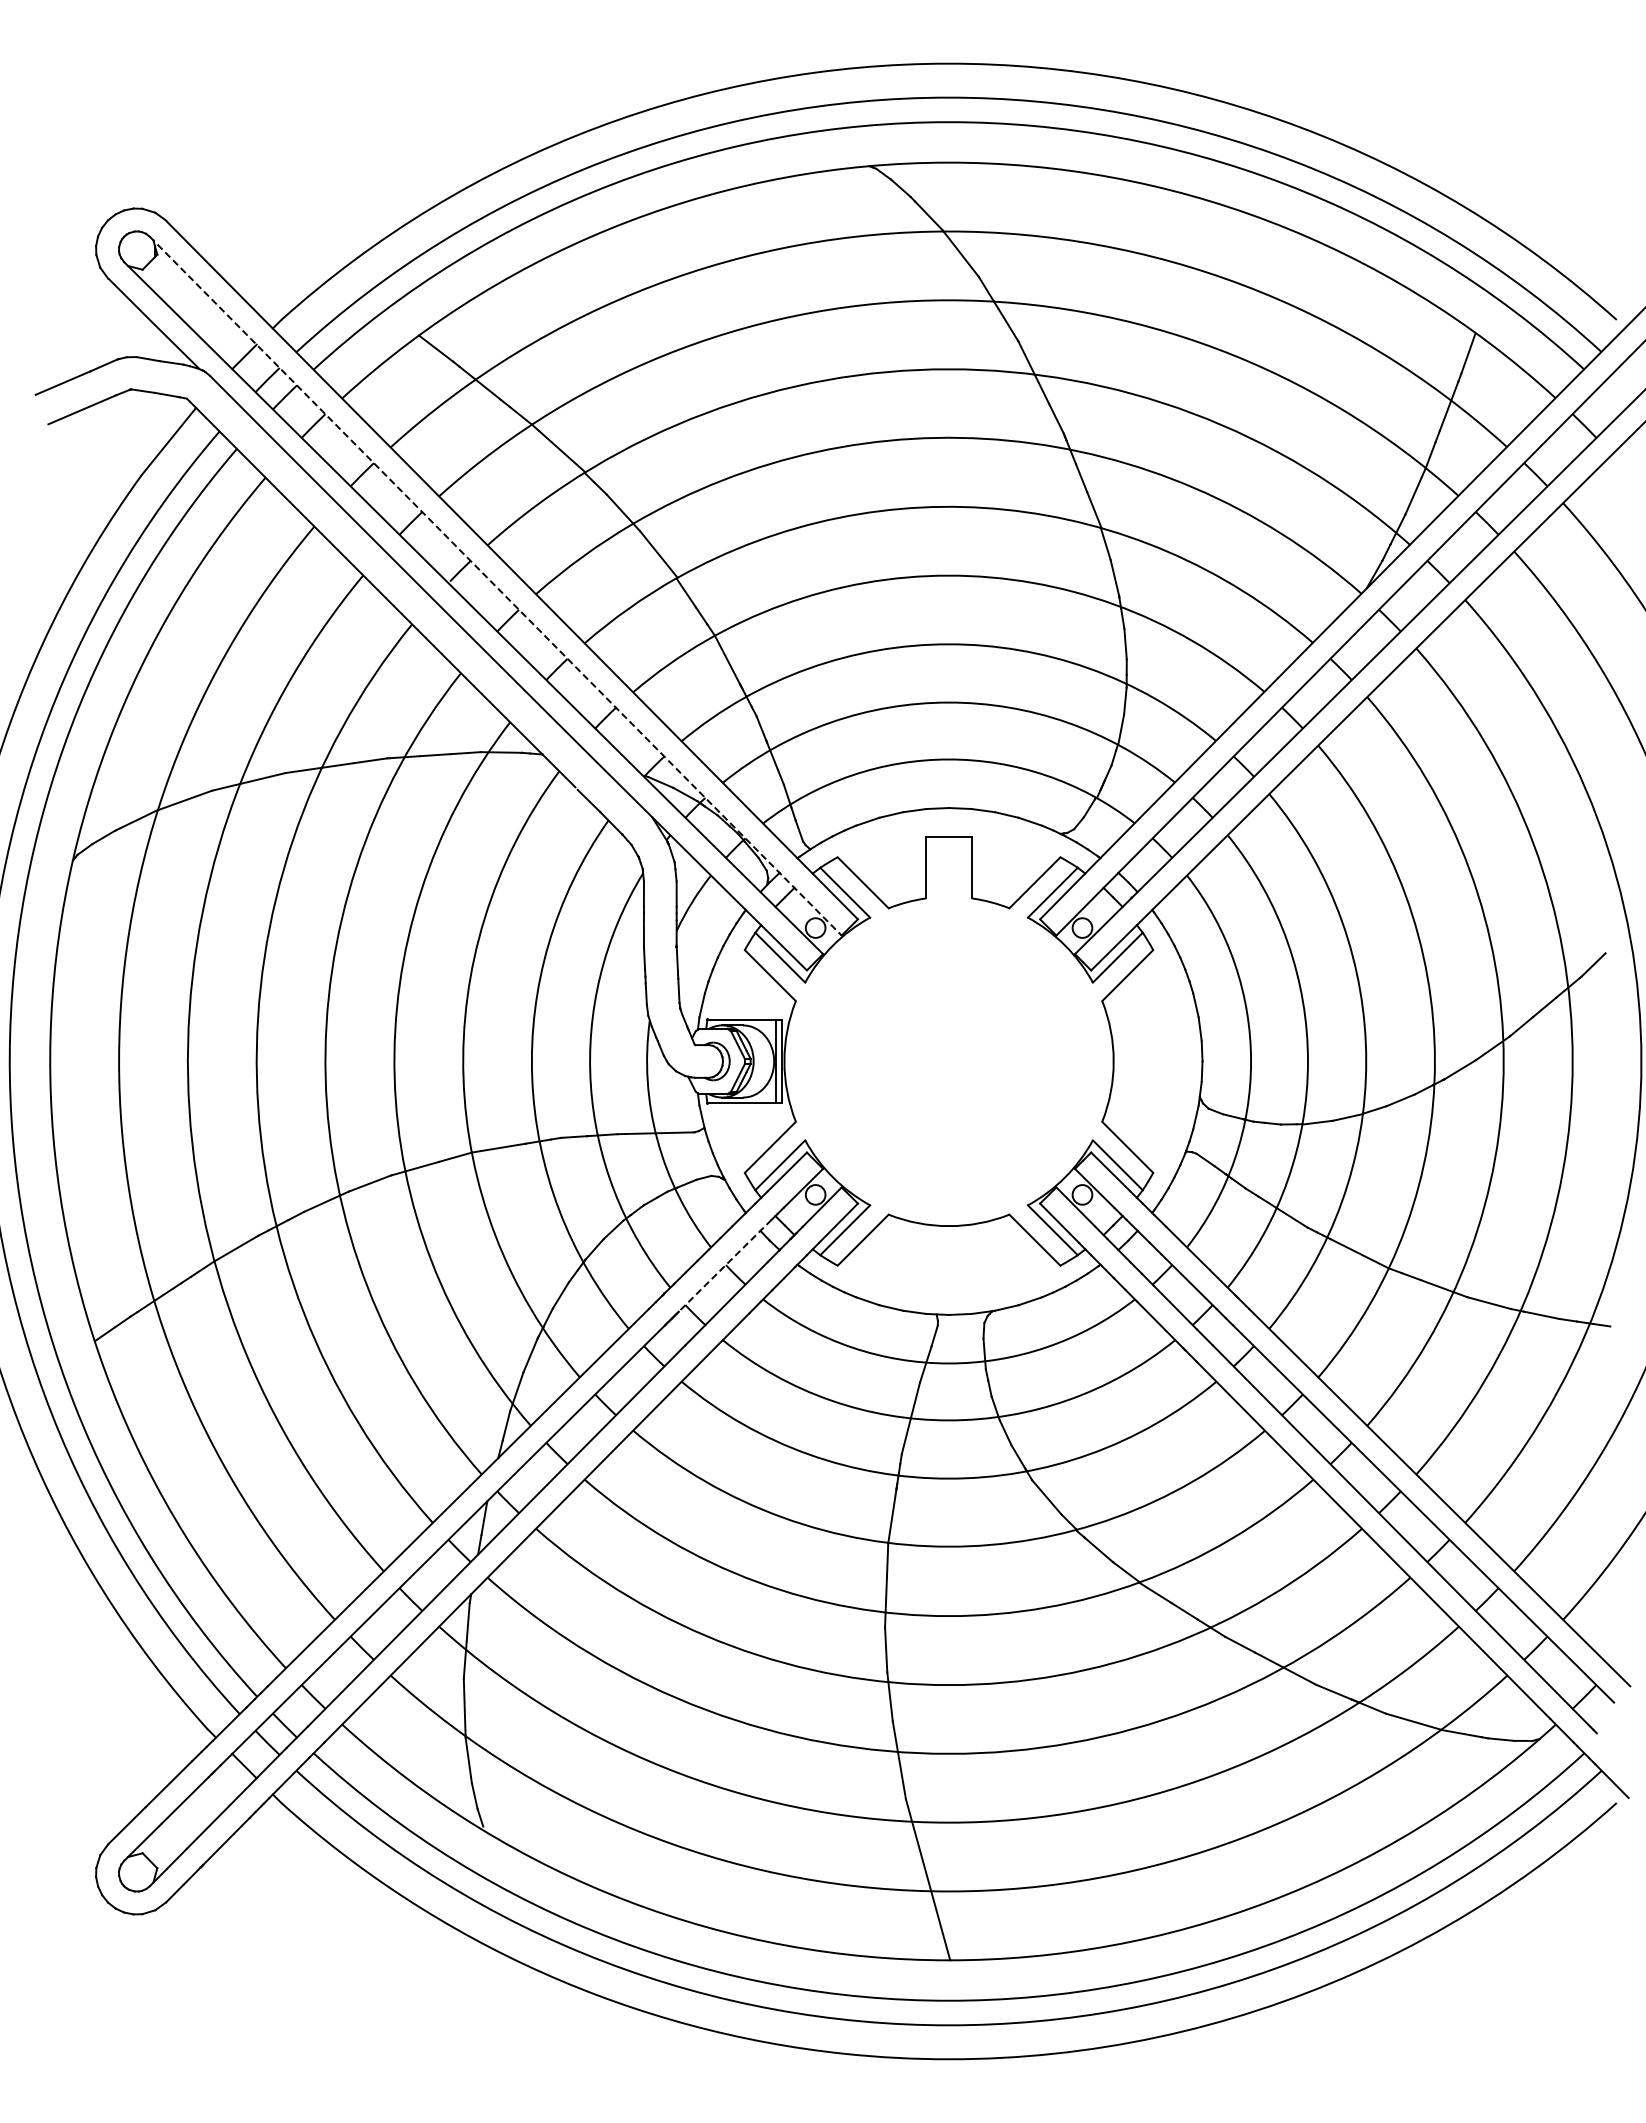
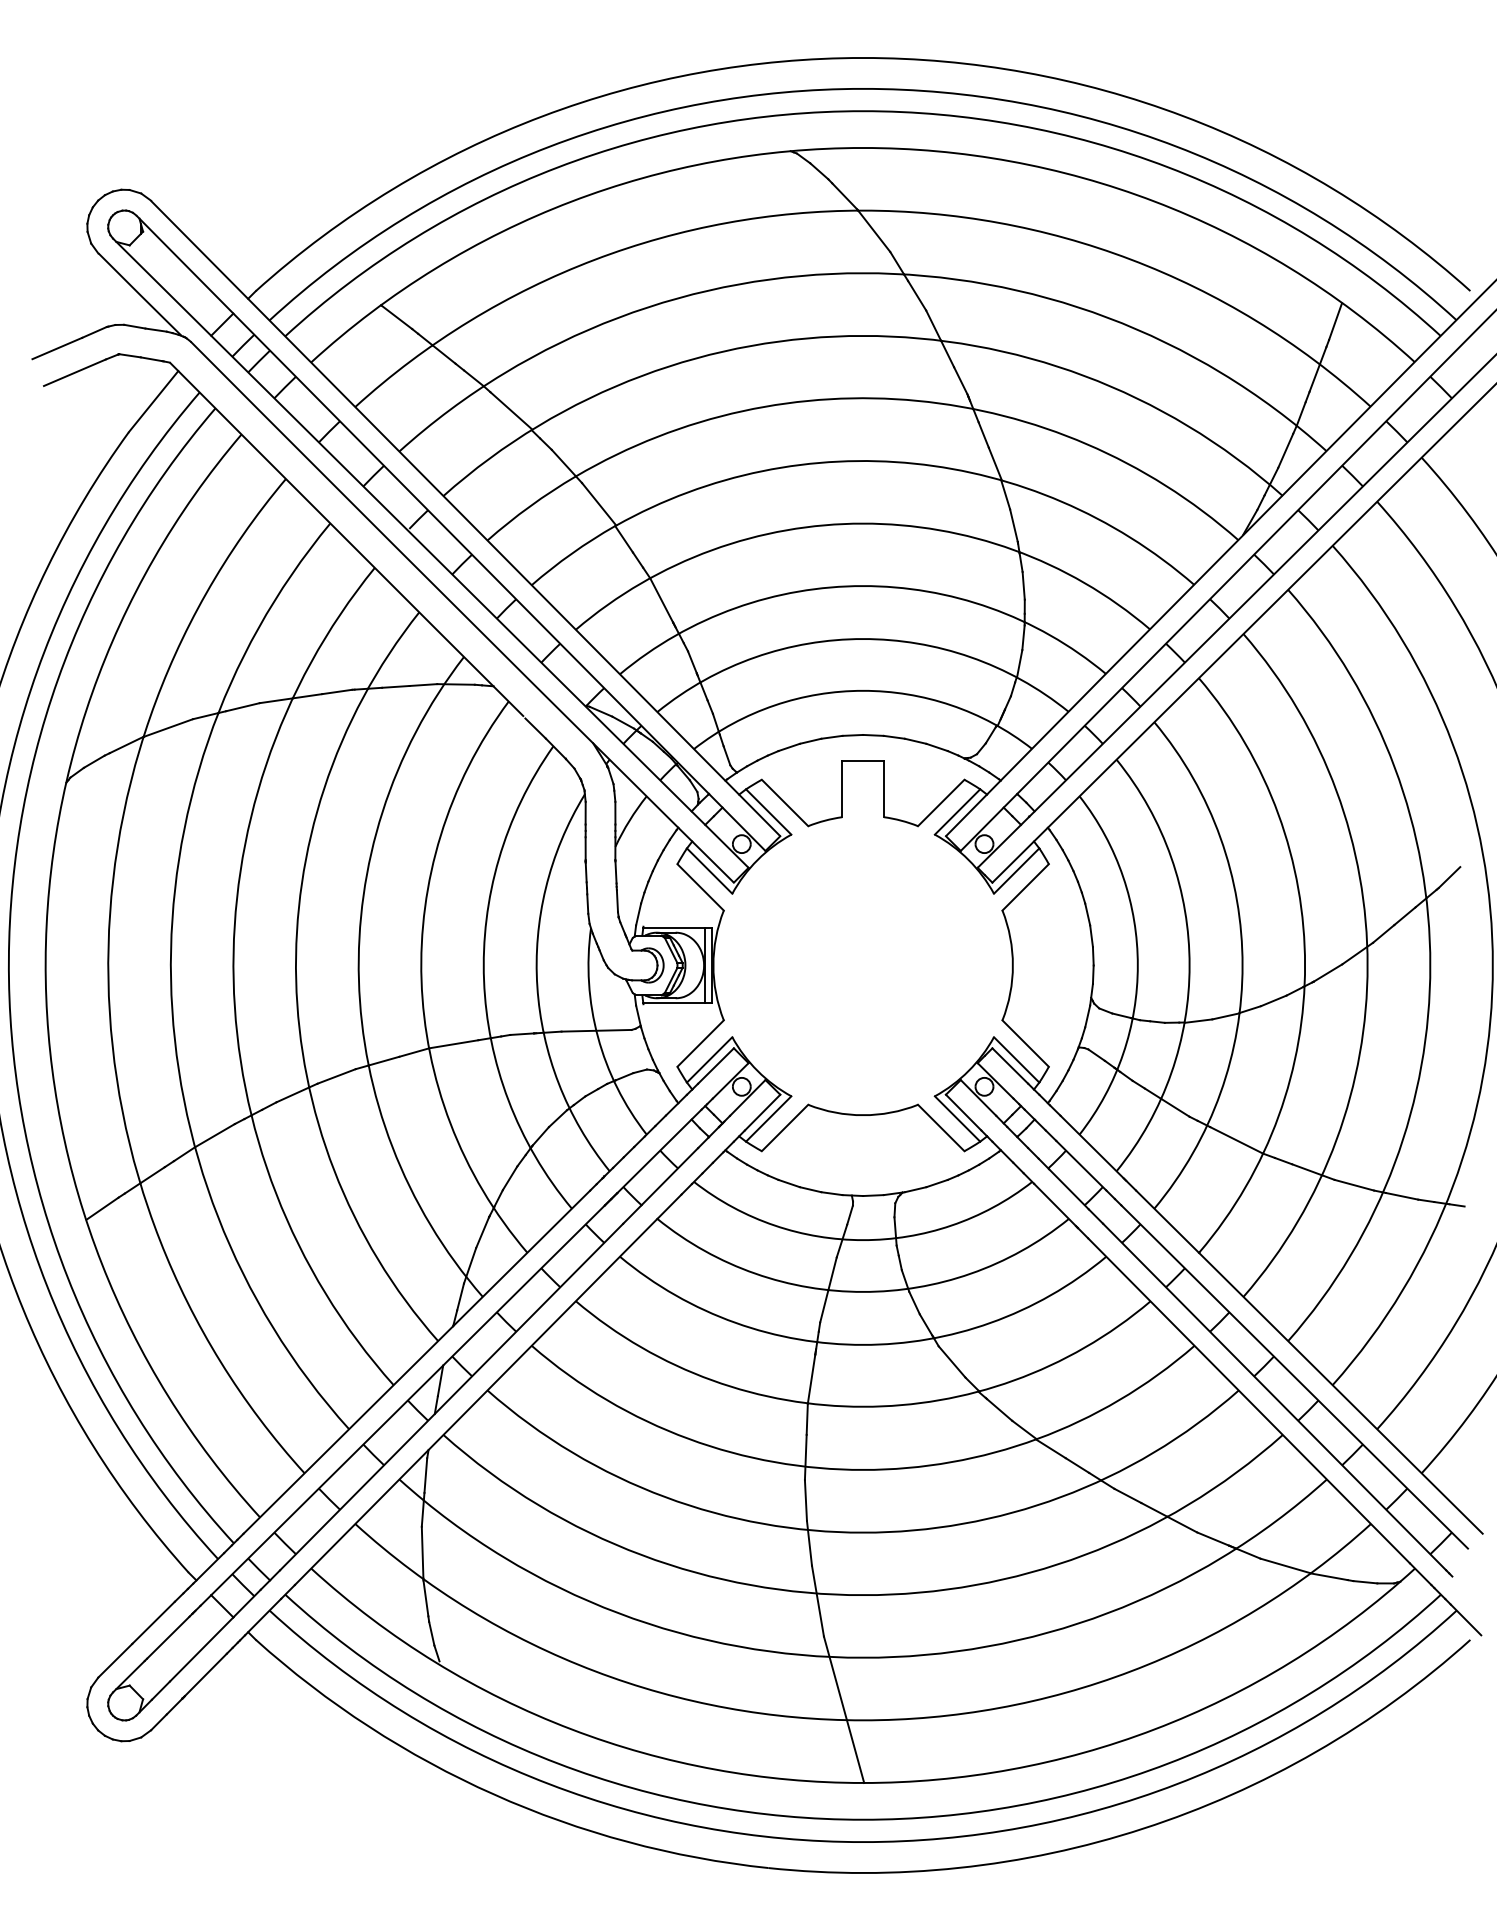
arc: (495, 586) -> (450, 533), dashed -> solid
line: (724, 1266) -> (658, 1151), dashed -> solid

